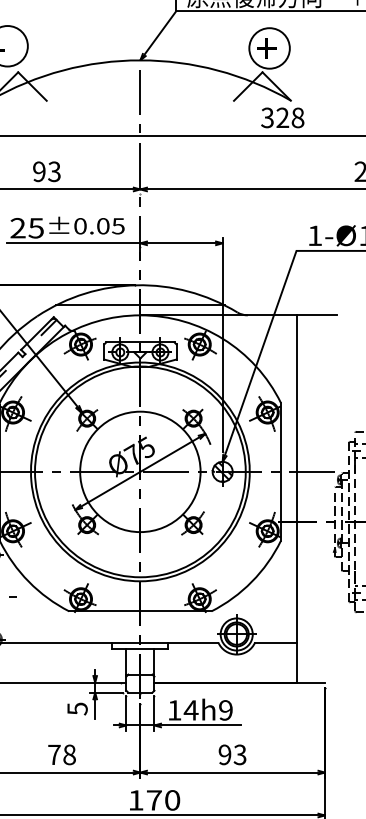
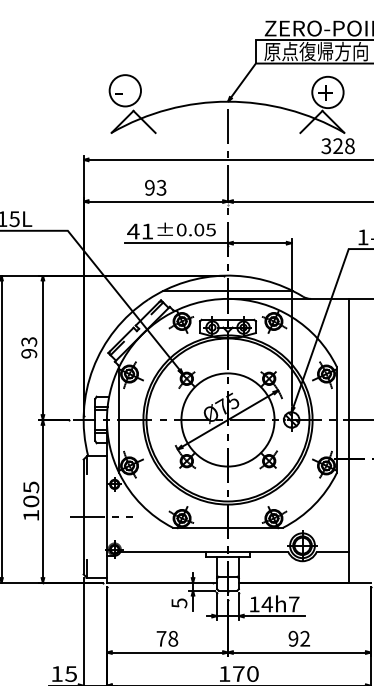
text: (27, 228) -> (140, 231), 25 -> 41
text: (225, 710) -> (293, 604), 14h9 -> 14h7
text: (240, 754) -> (305, 638), 93 -> 92

